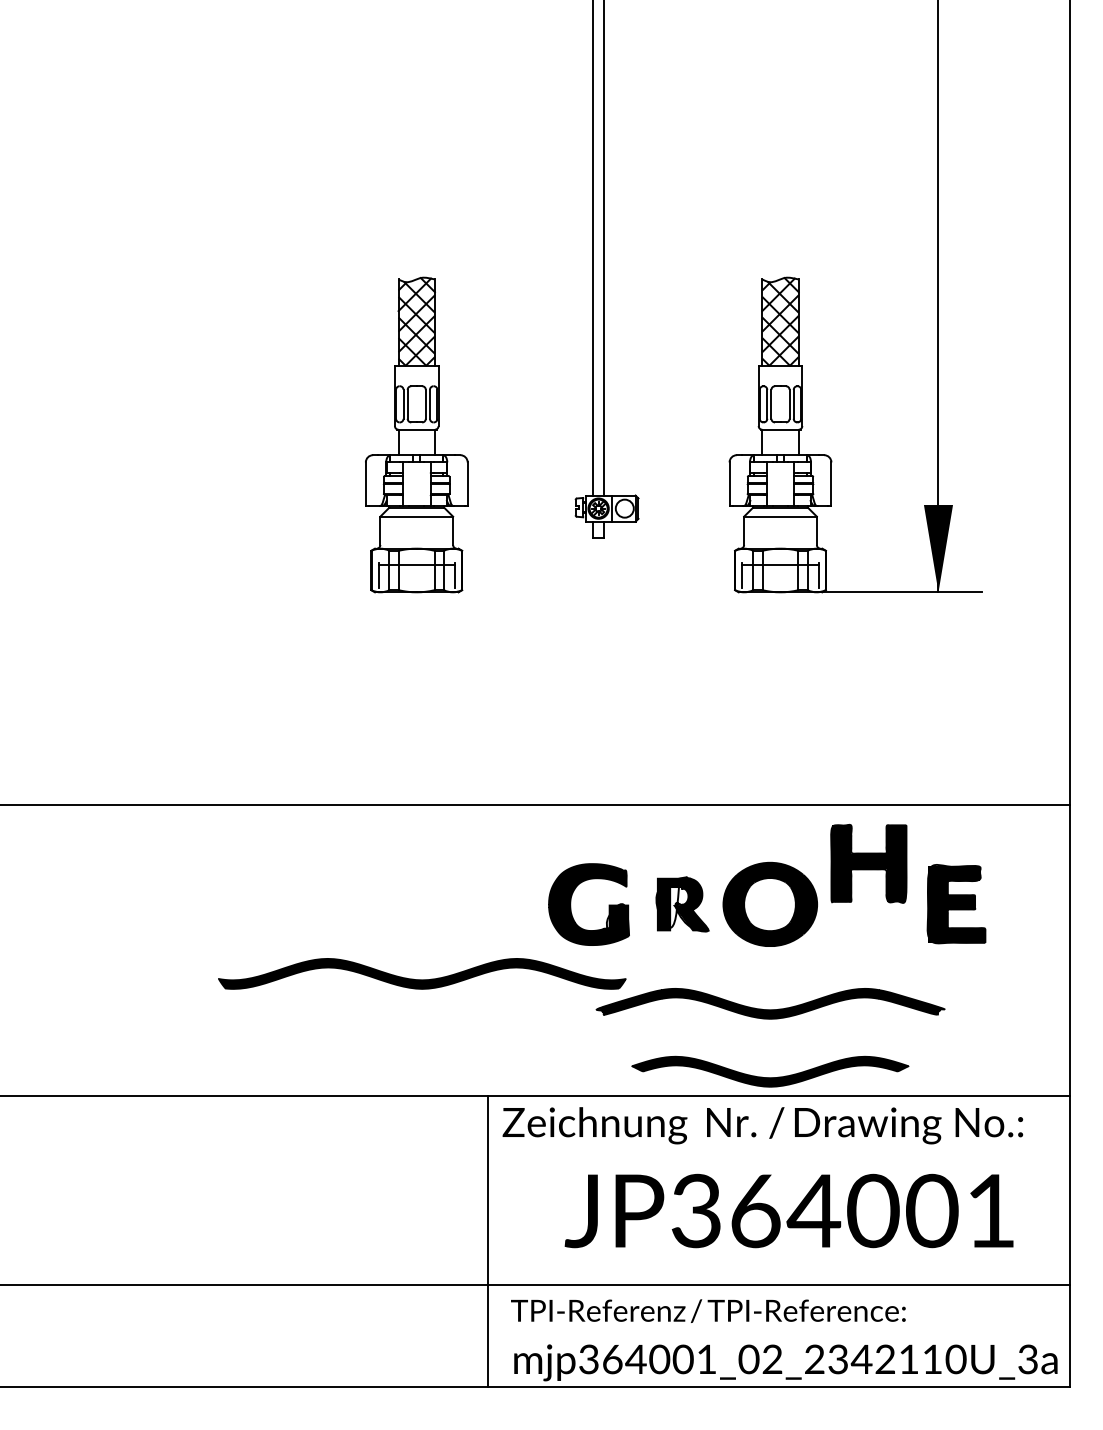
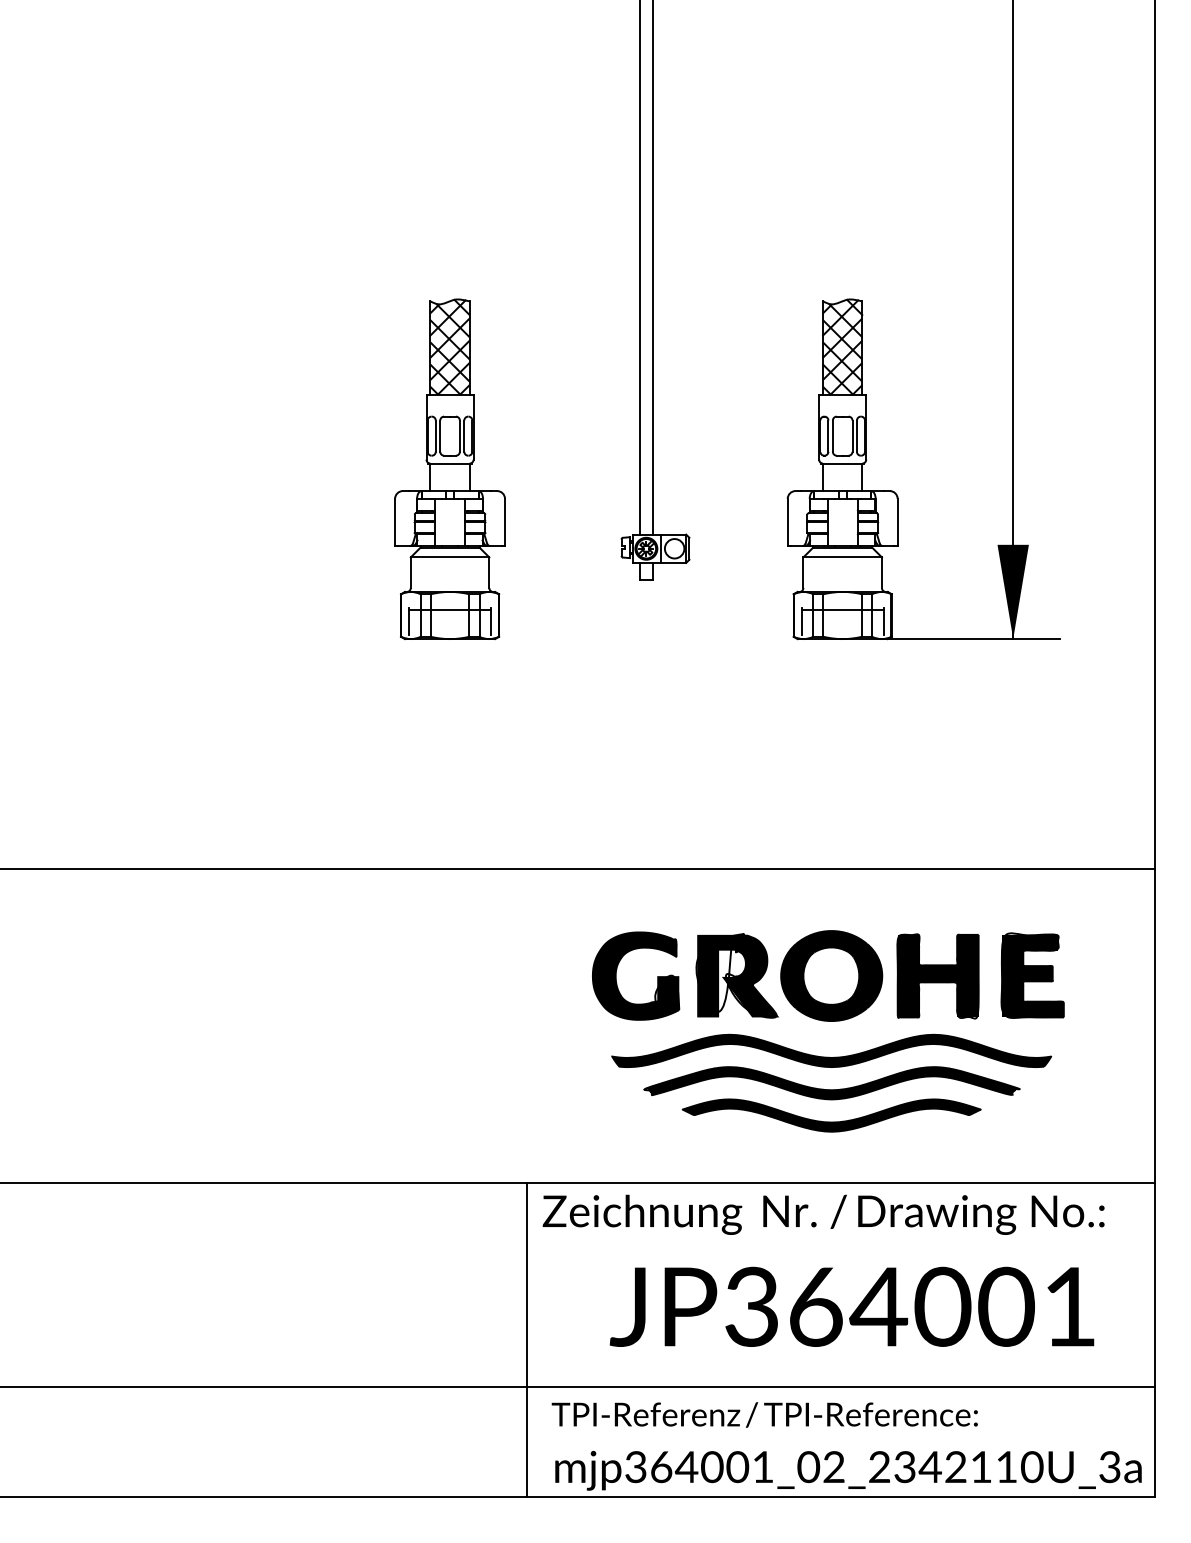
part: (868, 863) -> (937, 976), moved
part: (682, 904) -> (736, 976), size x1.43
part: (422, 973) -> (831, 1050), moved
part: (770, 1071) -> (831, 1115), moved

